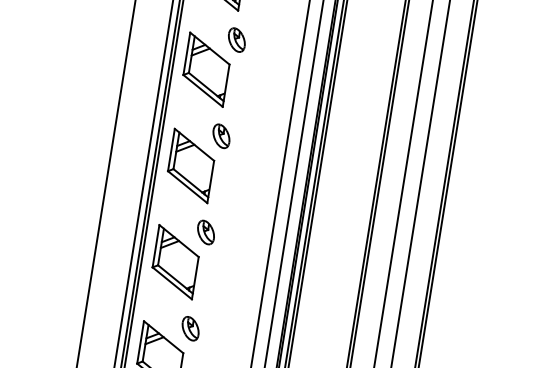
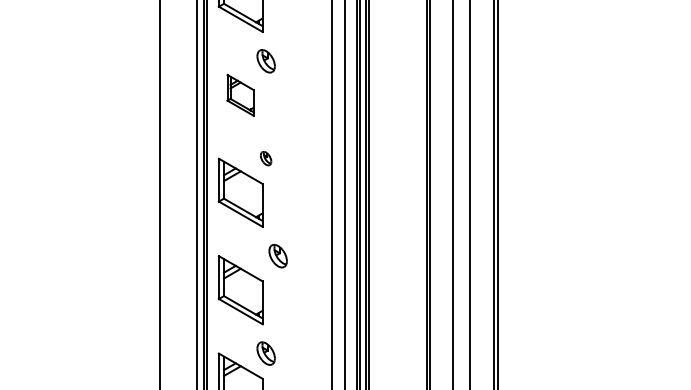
part: (206, 69) -> (240, 95), size x0.6
part: (220, 136) -> (265, 158), size x0.6
part: (205, 232) -> (277, 256), moved

